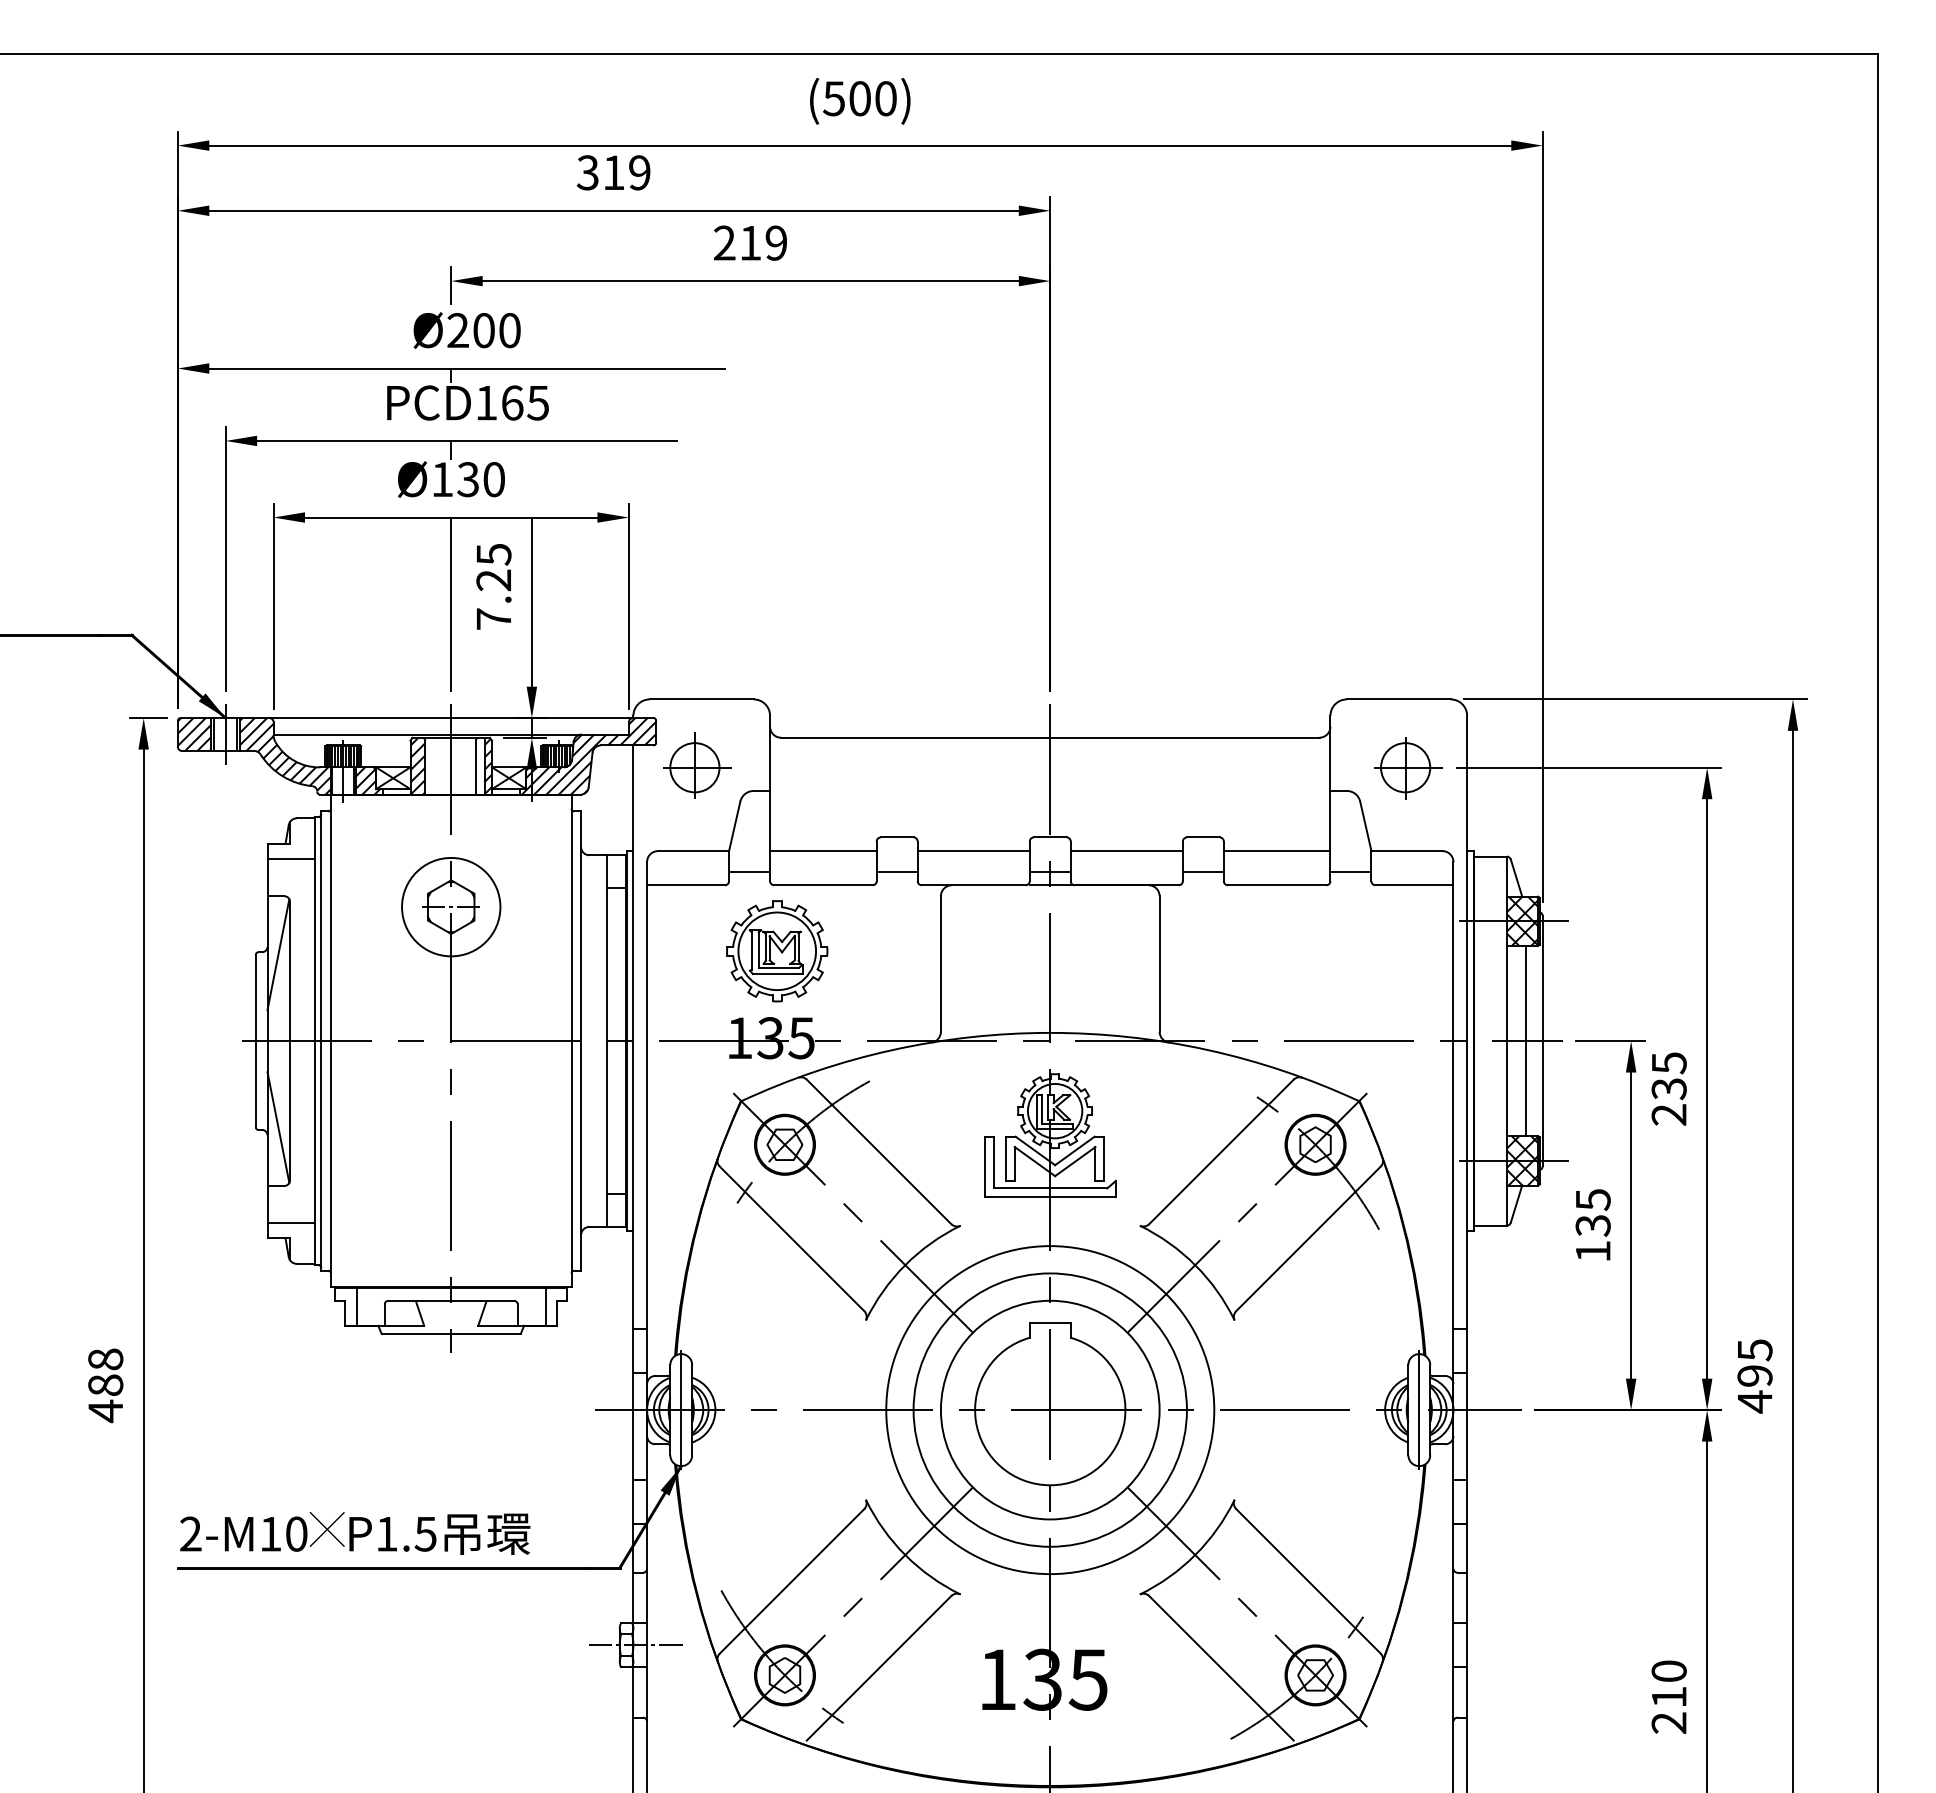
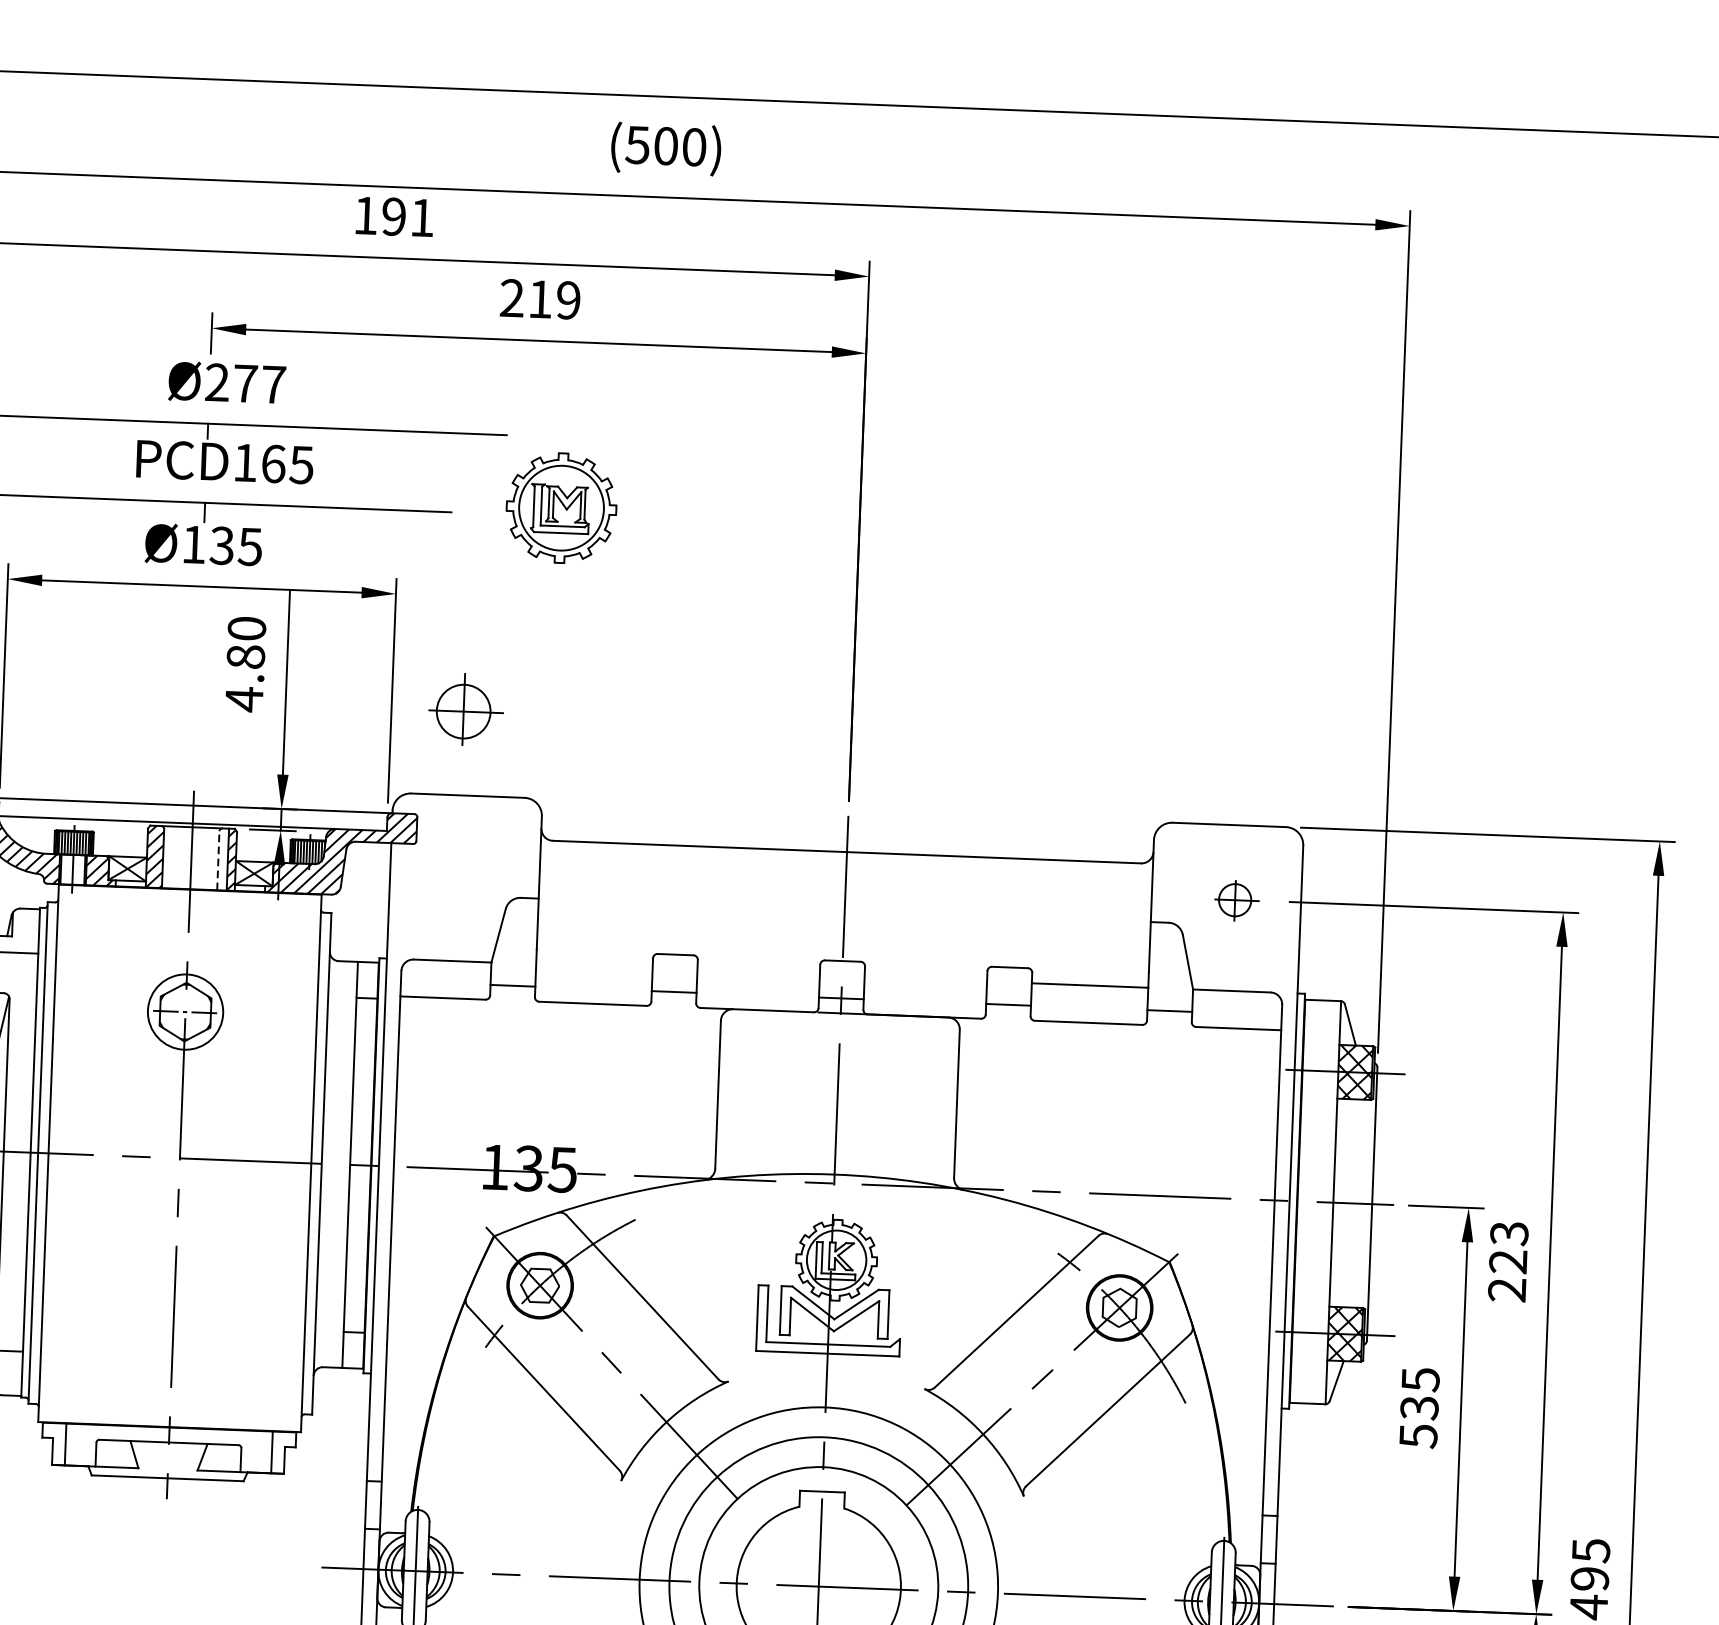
text: (613, 172) -> (393, 216), 319 -> 191
text: (496, 330) -> (259, 384), Ø200 -> Ø277
text: (493, 479) -> (249, 546), Ø130 -> Ø135
text: (493, 587) -> (245, 664), 7.25 -> 4.80
line: (451, 603) -> (198, 680), removed
part: (697, 765) -> (466, 709), moved
line: (475, 767) -> (217, 860), solid -> dashed
part: (1408, 768) -> (1237, 900), size x0.6
line: (823, 851) -> (594, 966), removed
line: (973, 851) -> (758, 973), removed
line: (1126, 851) -> (925, 979), removed
circle: (451, 906) -> (185, 1011), size x0.7
part: (777, 951) -> (561, 508), moved
line: (1526, 1040) -> (1354, 1202), removed
text: (1668, 1076) -> (1508, 1248), 235 -> 223
text: (1593, 1251) -> (1418, 1436), 135 -> 535

